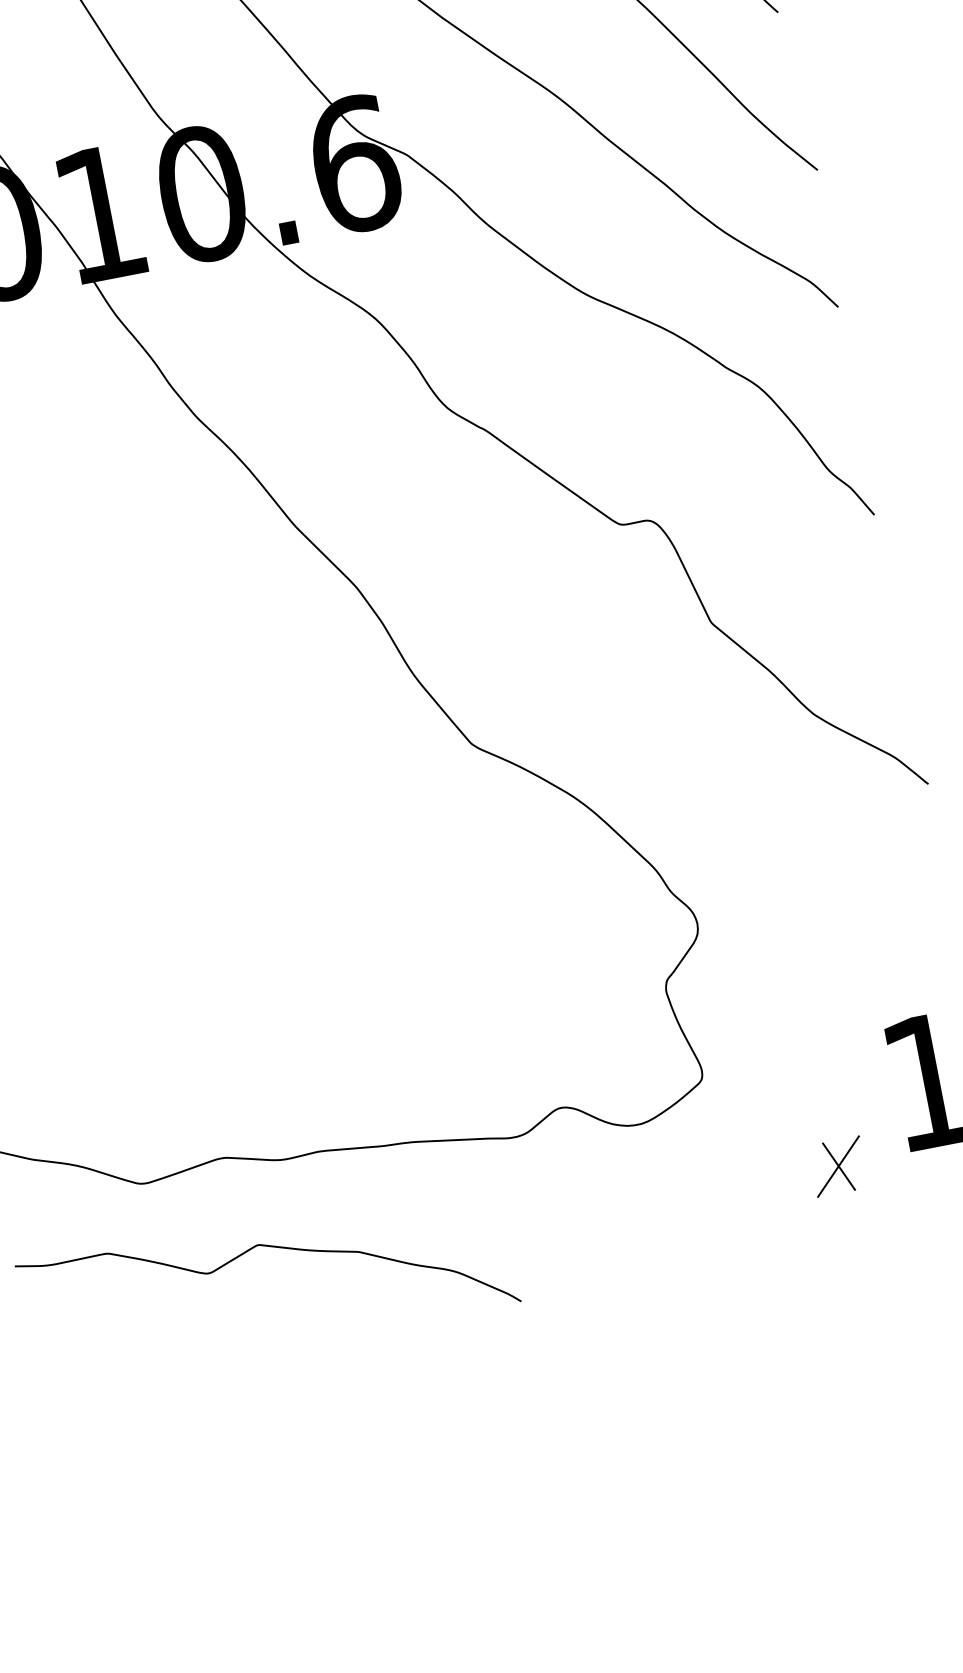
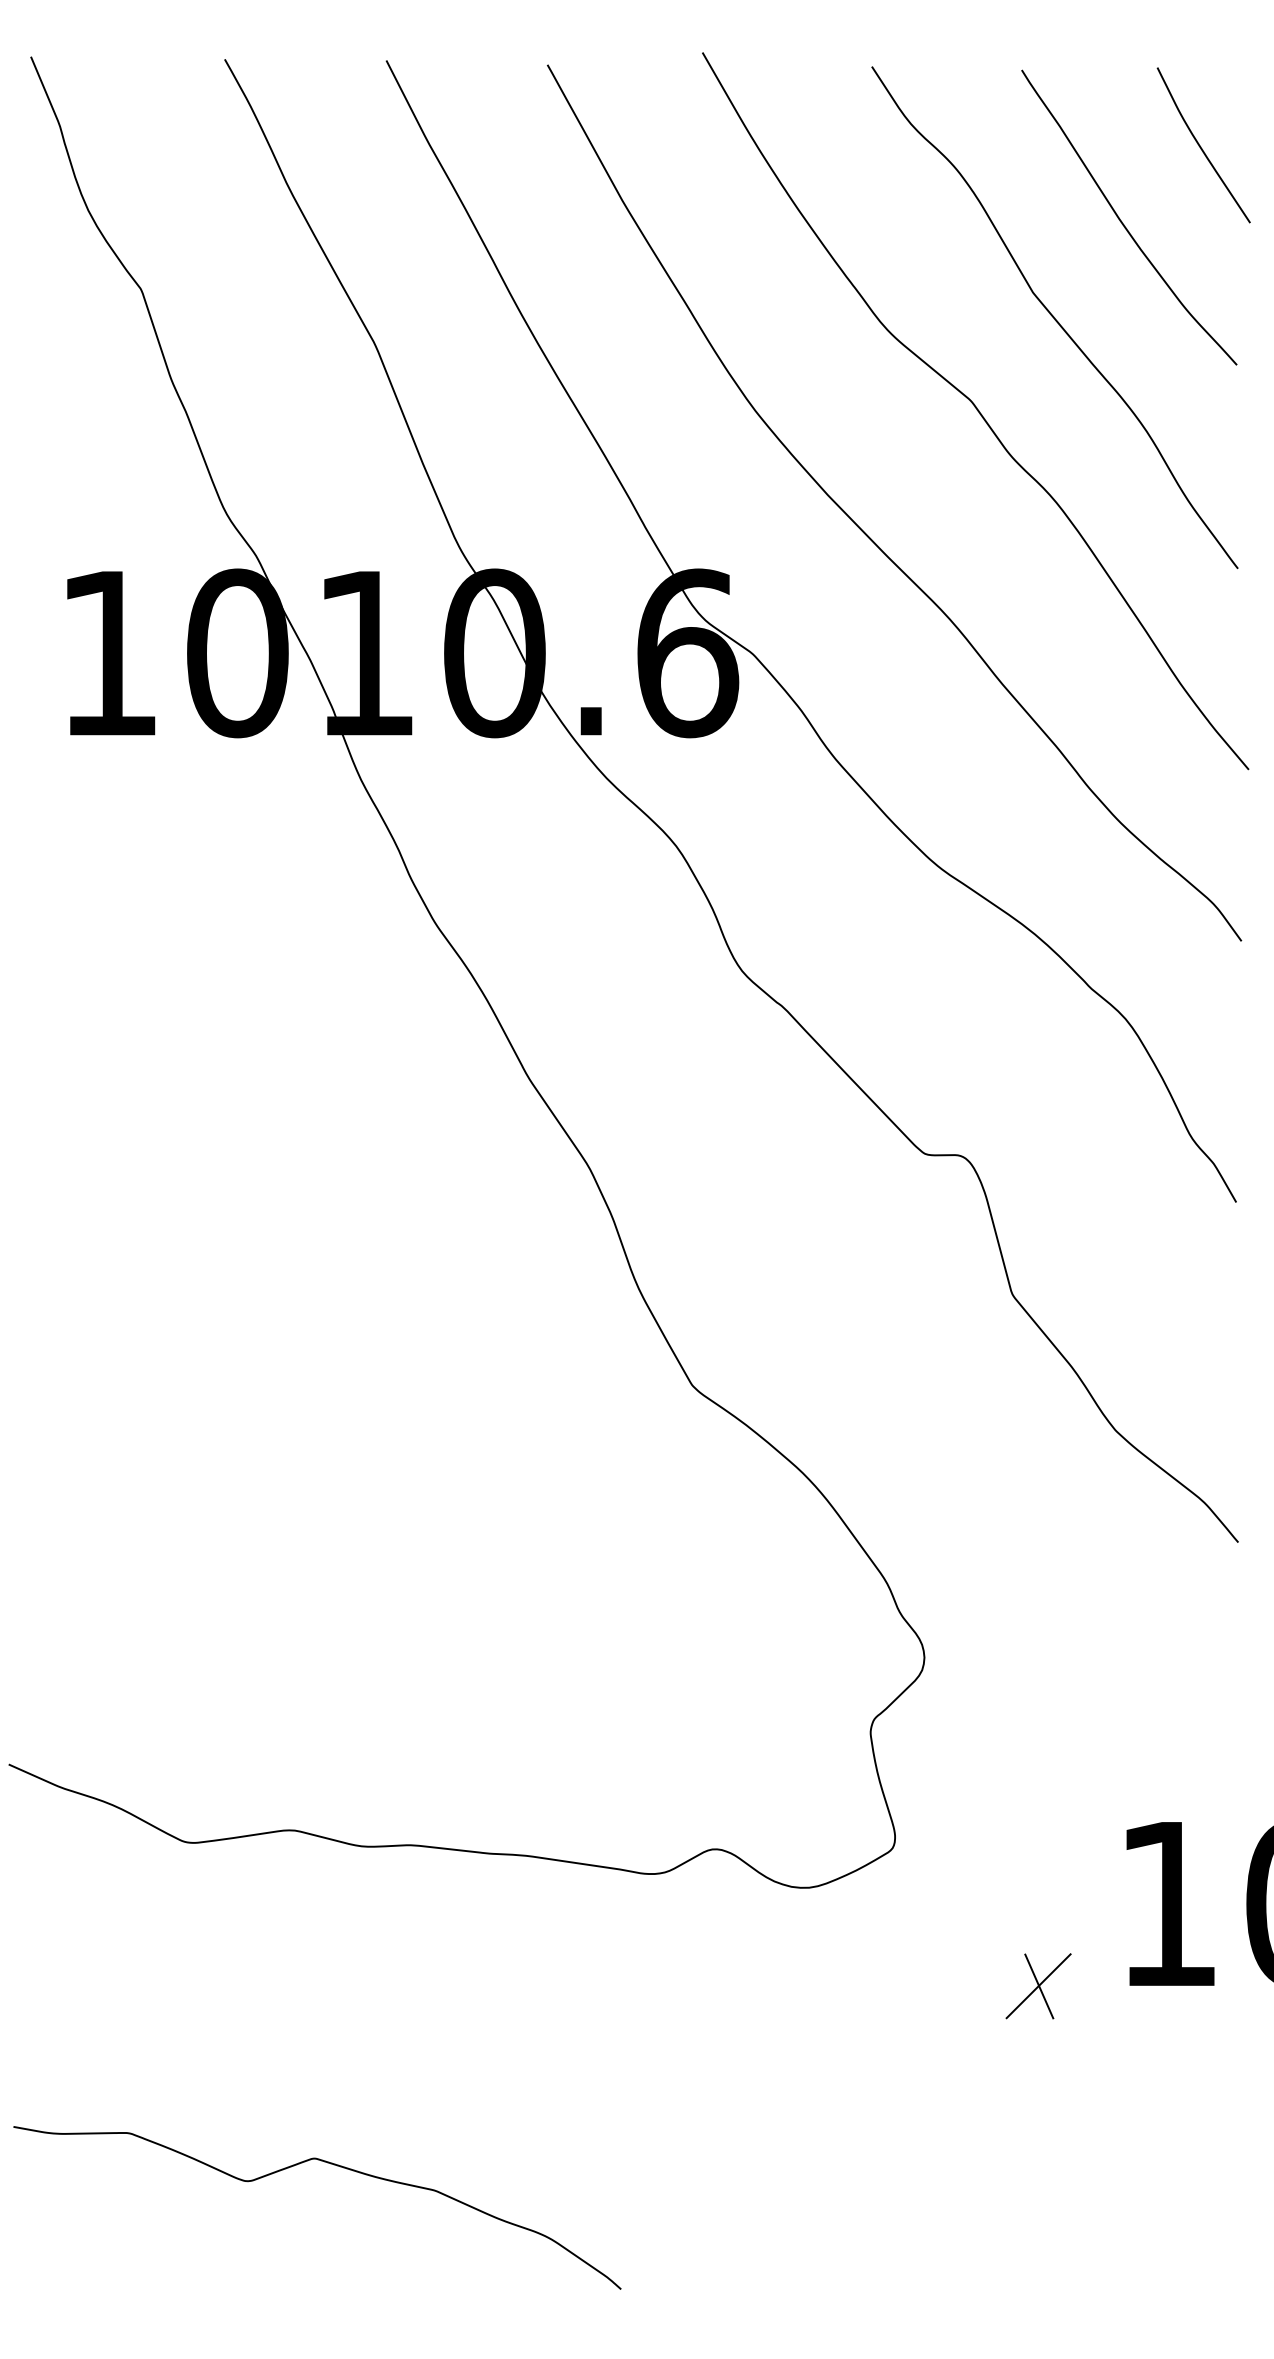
curve: (271, 1247) -> (330, 2164), moved

